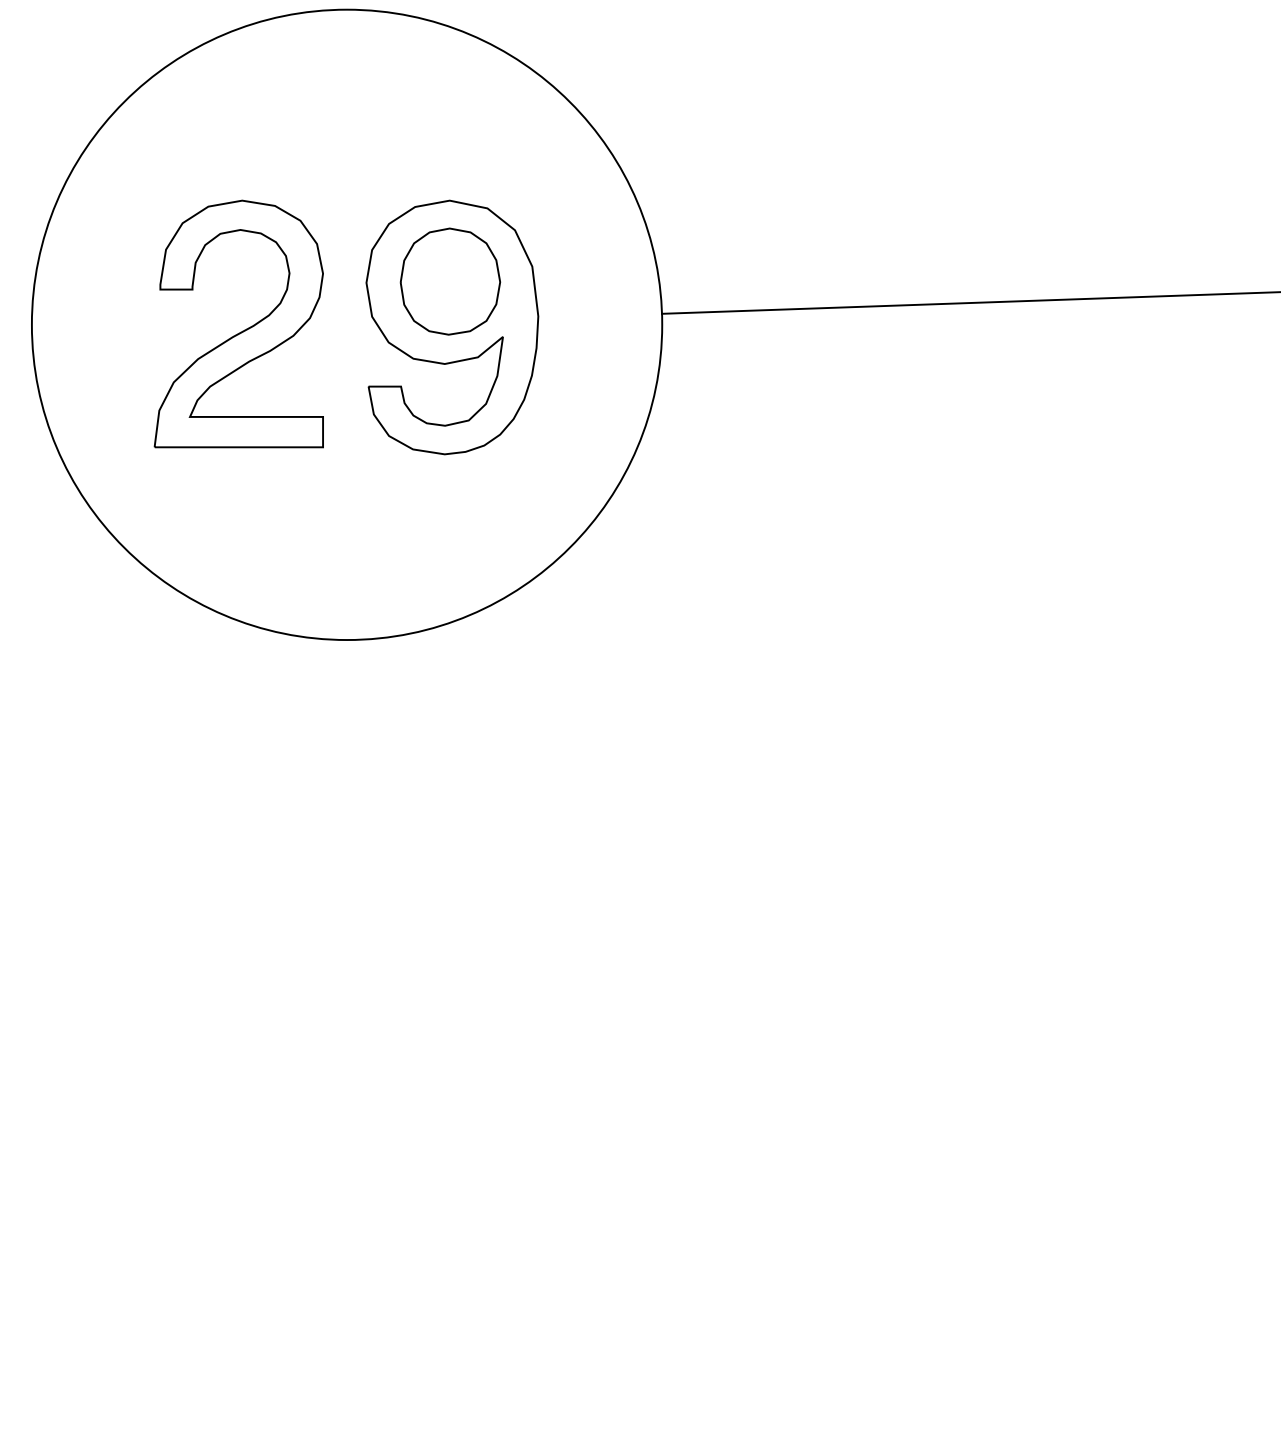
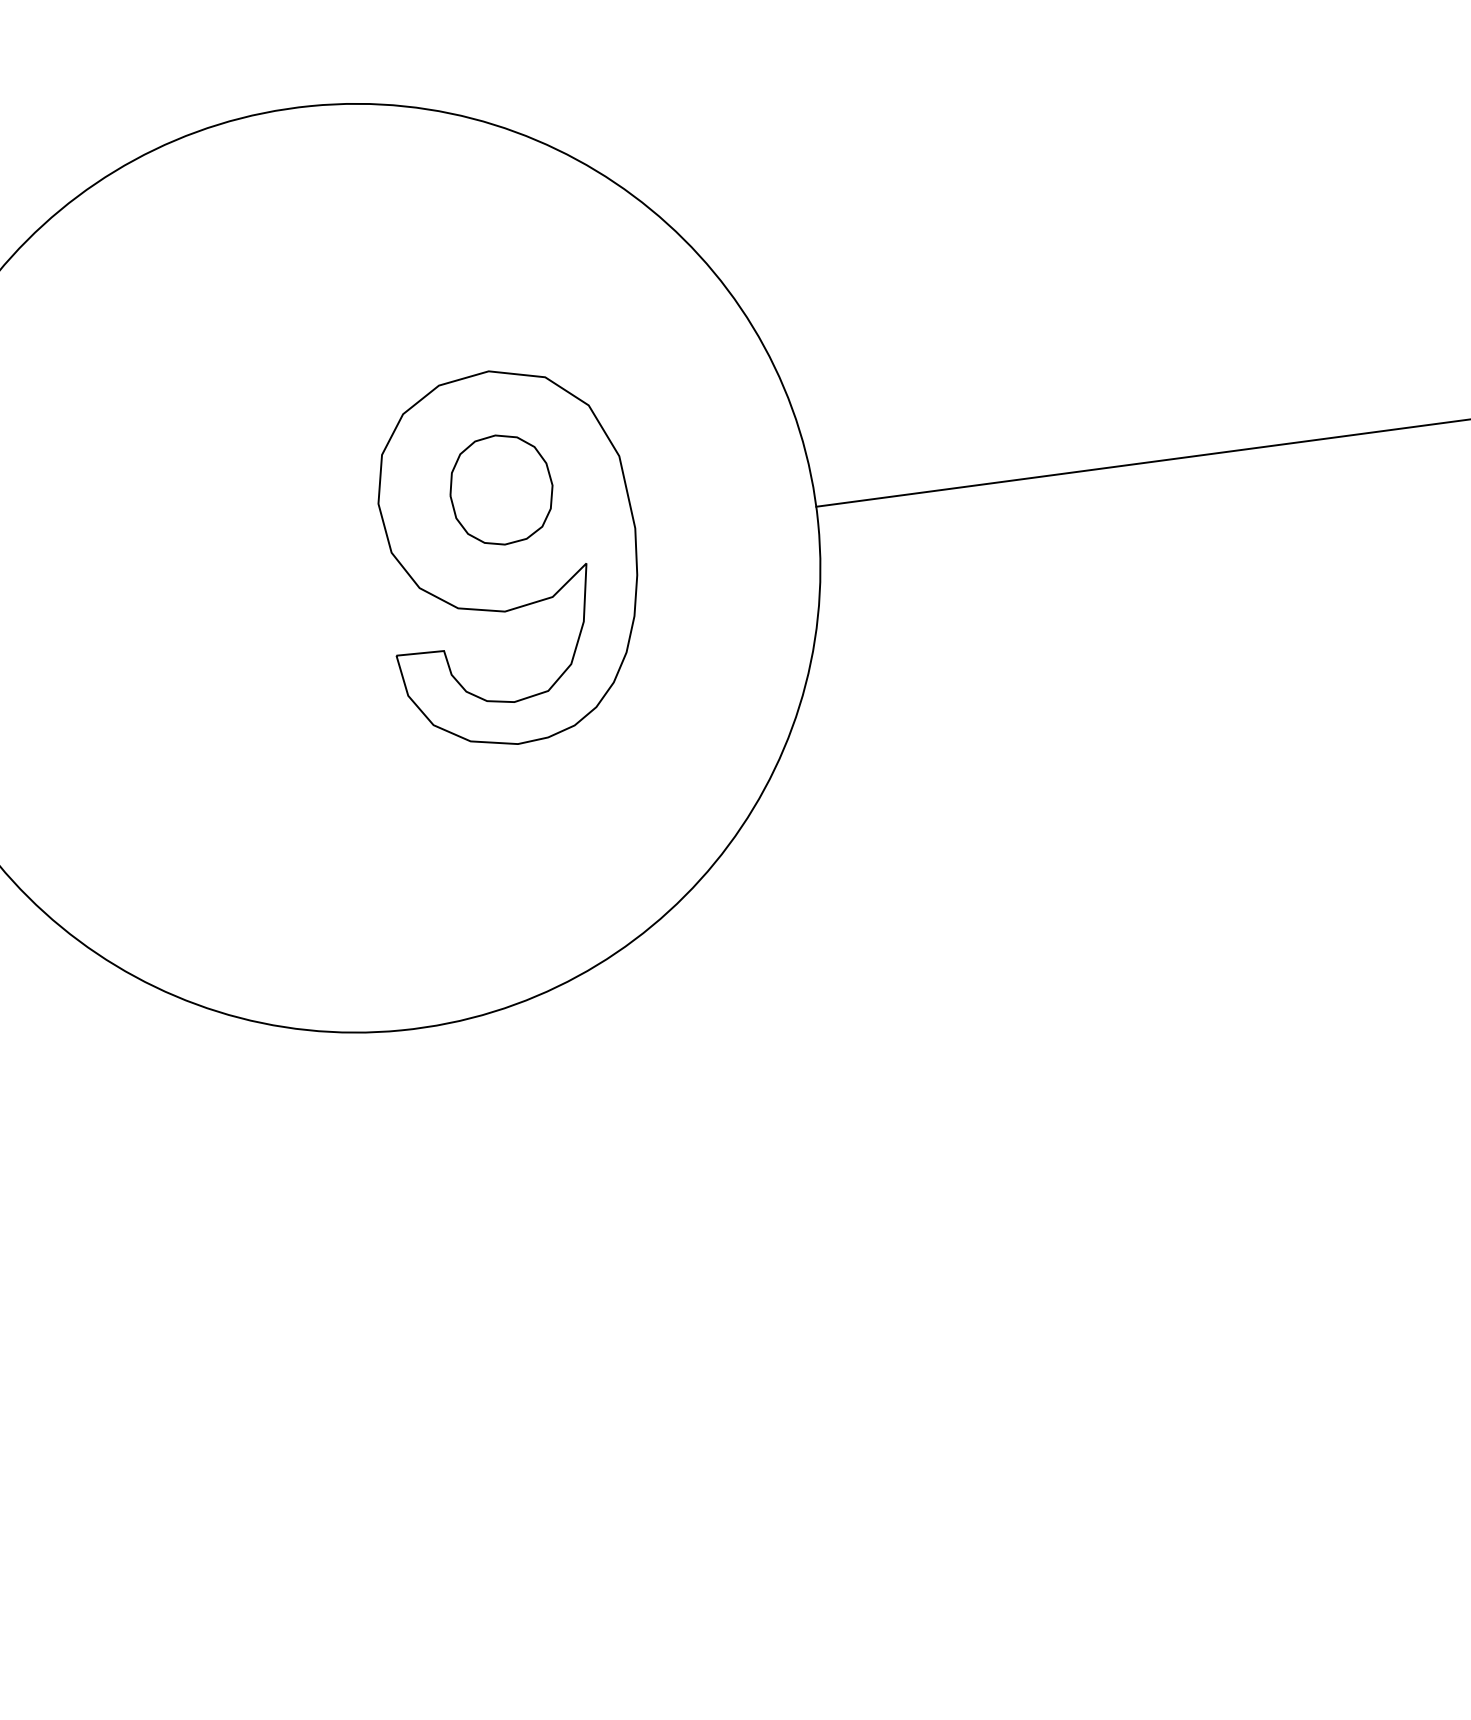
part: (450, 281) -> (501, 489), size x0.7
part: (242, 330) -> (203, 591), removed

